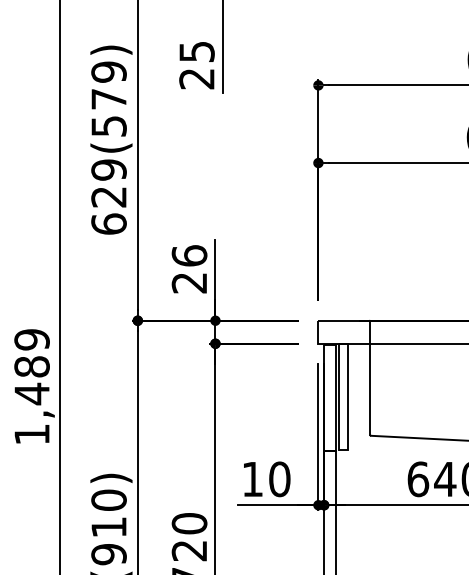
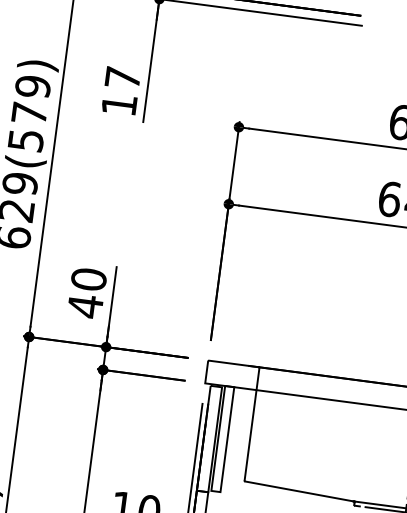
text: (196, 65) -> (120, 91), 25 -> 17
text: (189, 269) -> (87, 292), 26 -> 40

